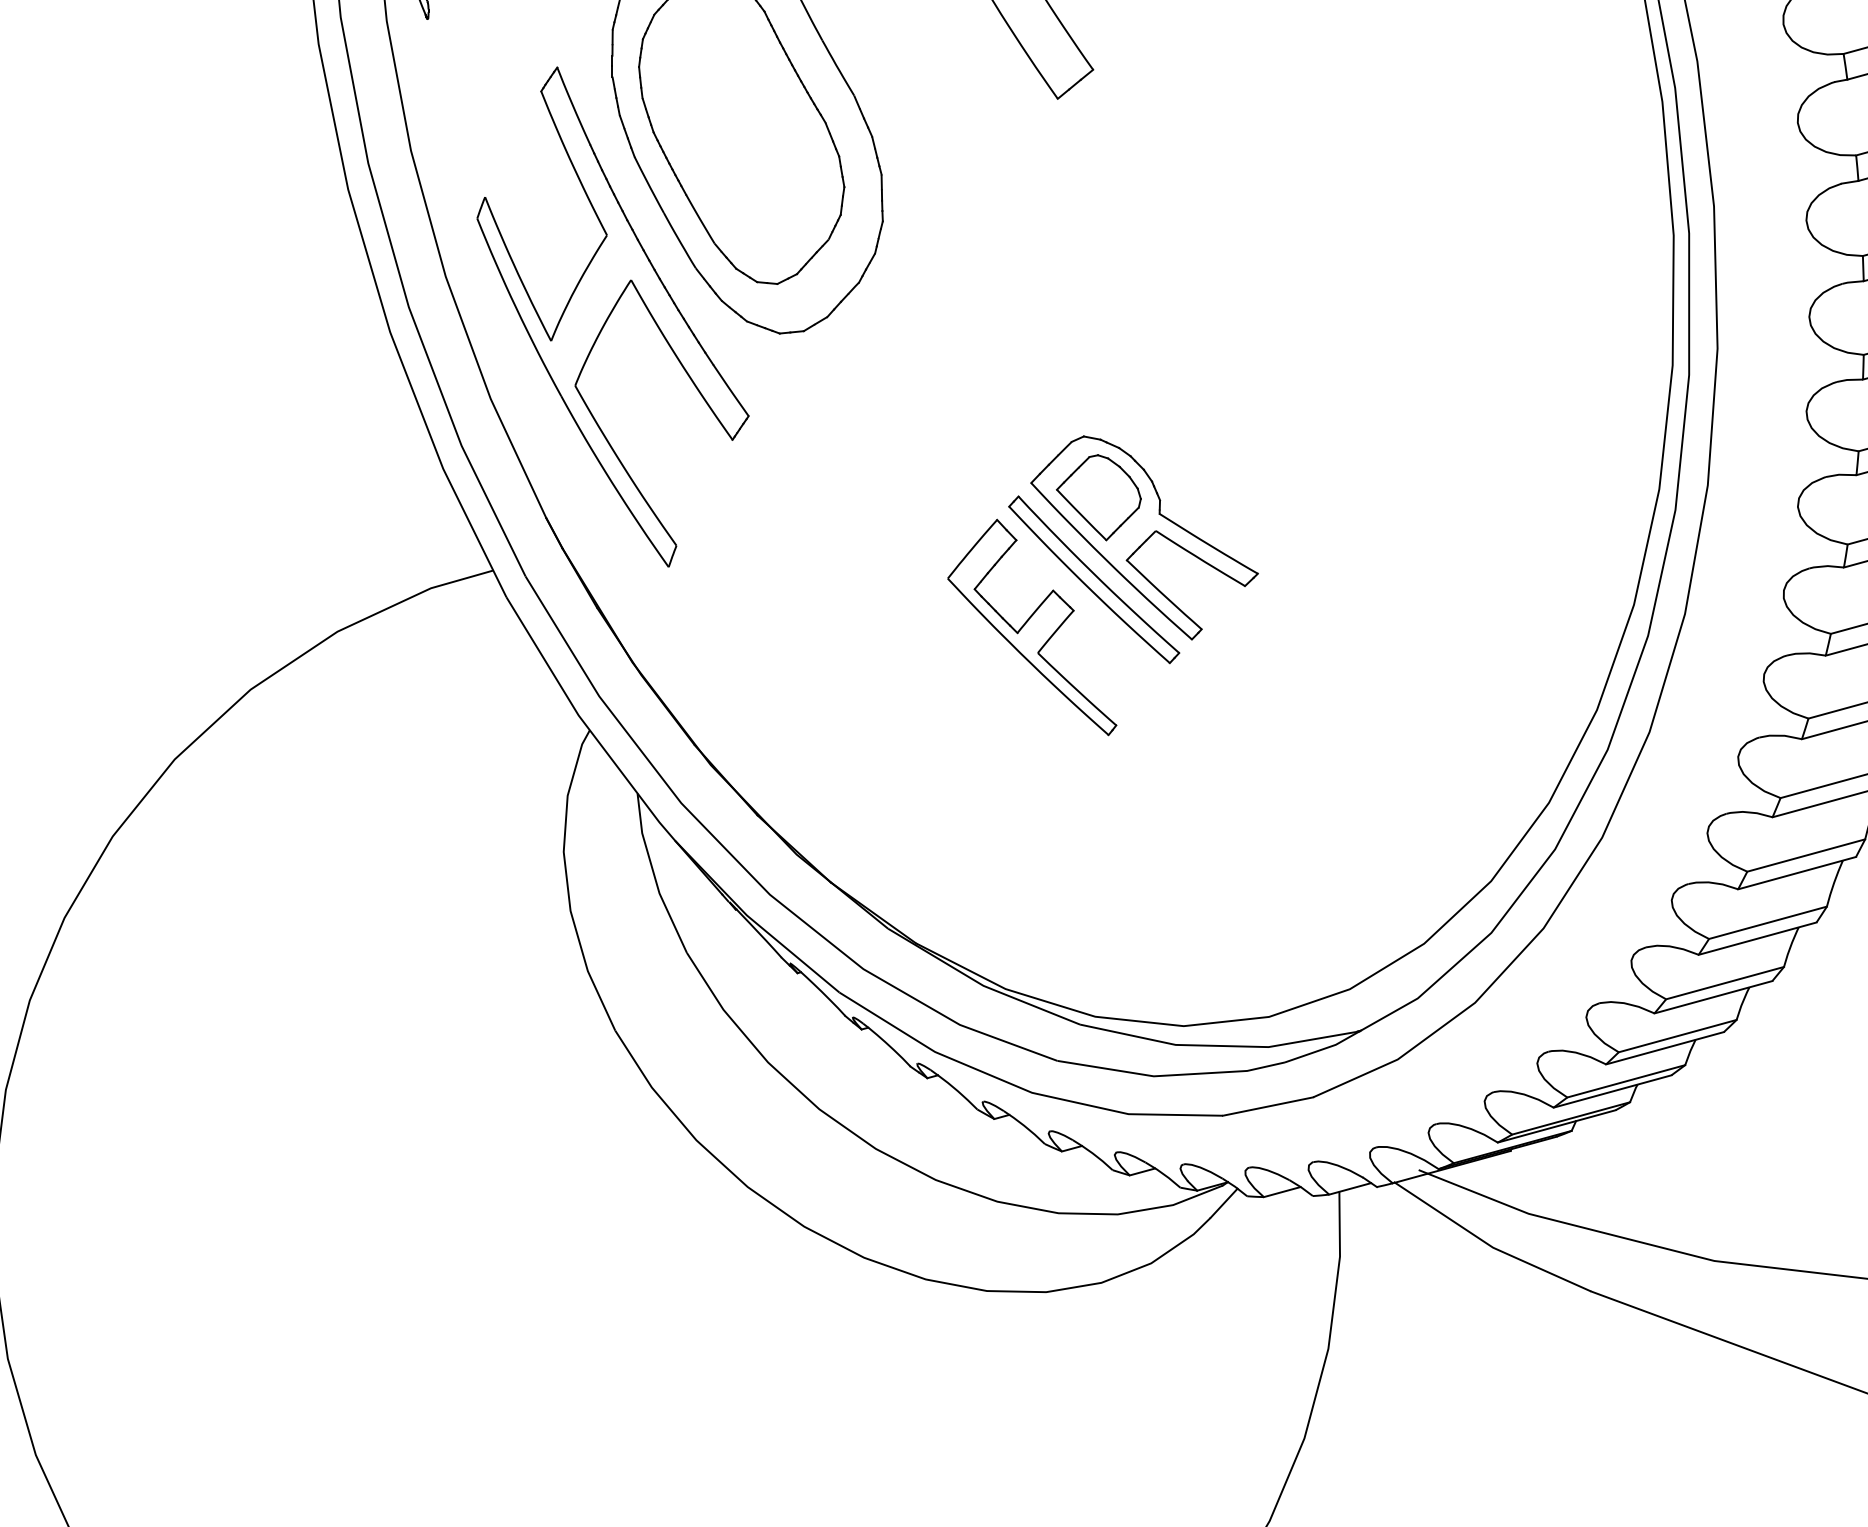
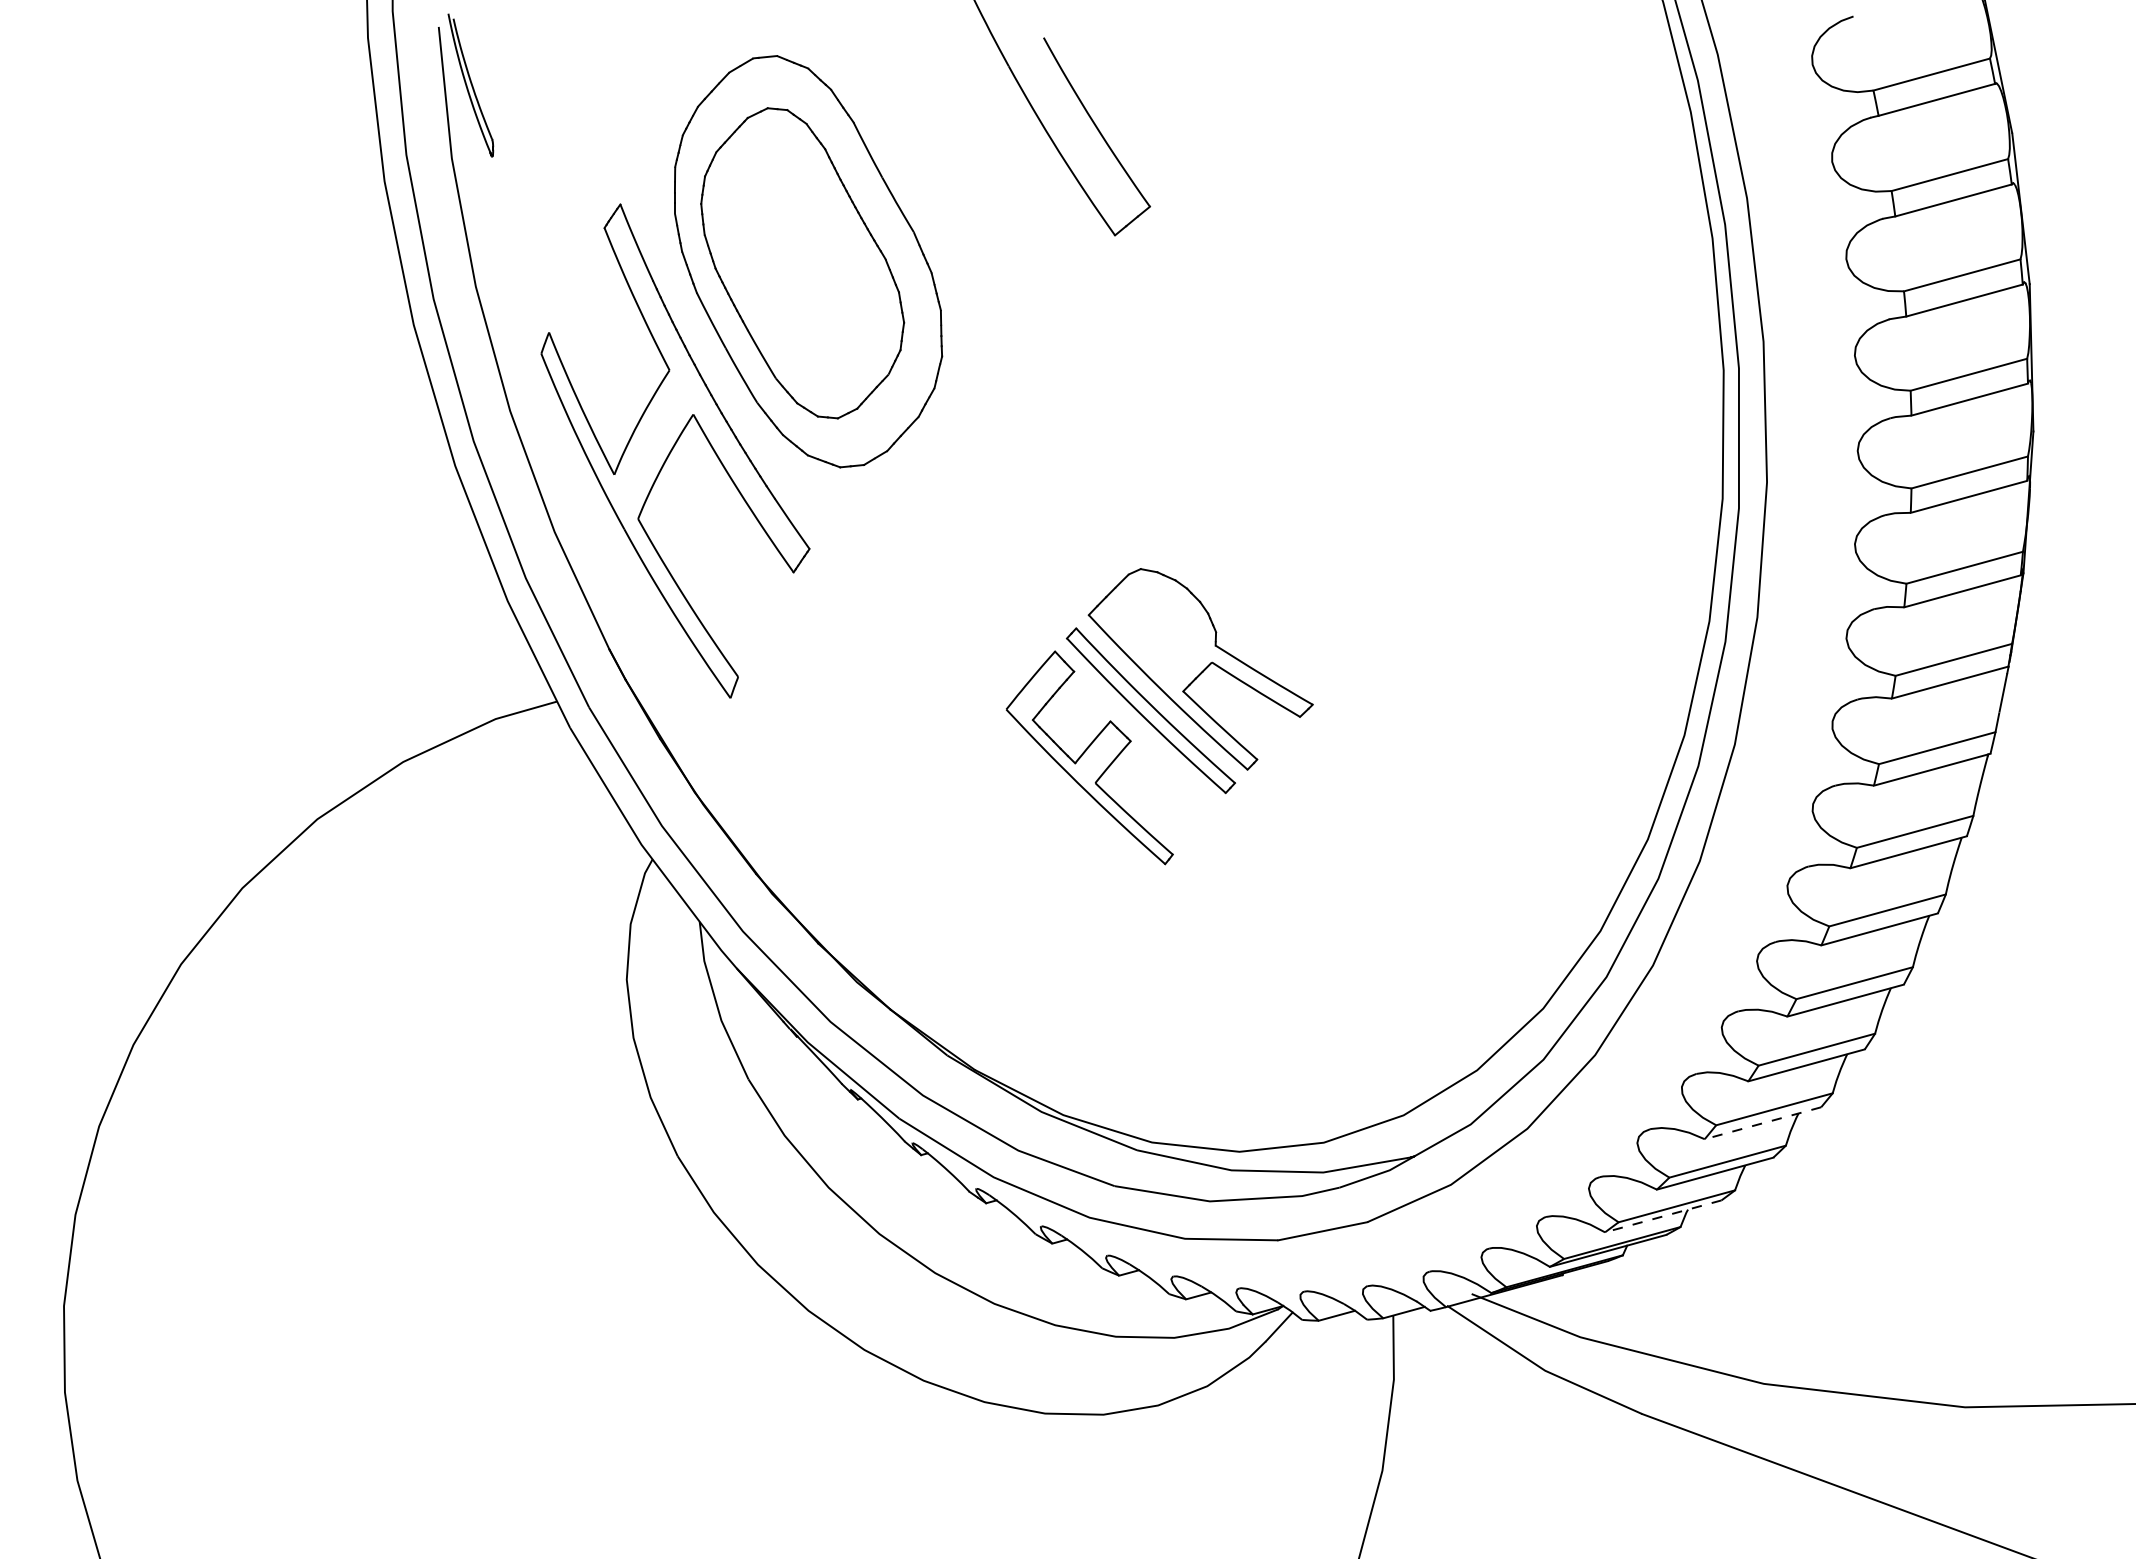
part: (1098, 497) -> (1155, 629), removed
line: (1712, 997) -> (1762, 1123), solid -> dashed
line: (1611, 1091) -> (1662, 1216), solid -> dashed

